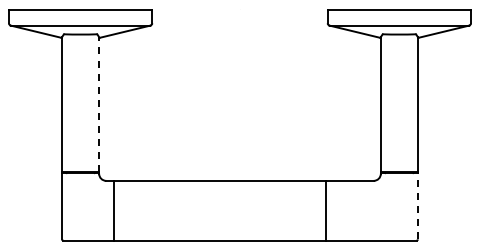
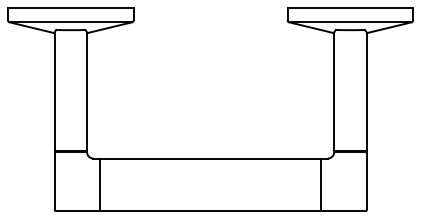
line: (99, 104) -> (87, 91), dashed -> solid
line: (417, 205) -> (366, 180), dashed -> solid
line: (325, 210) -> (320, 184), moved

